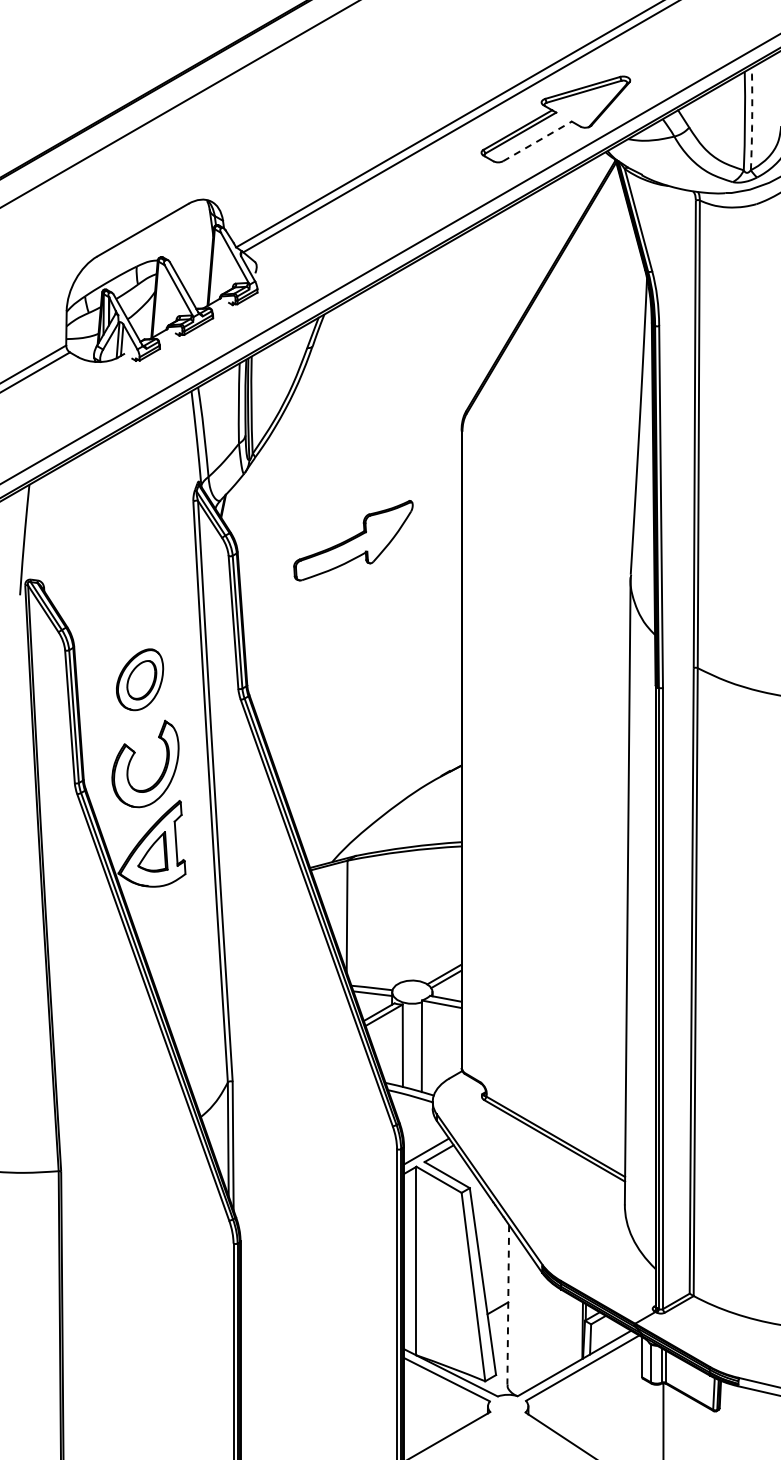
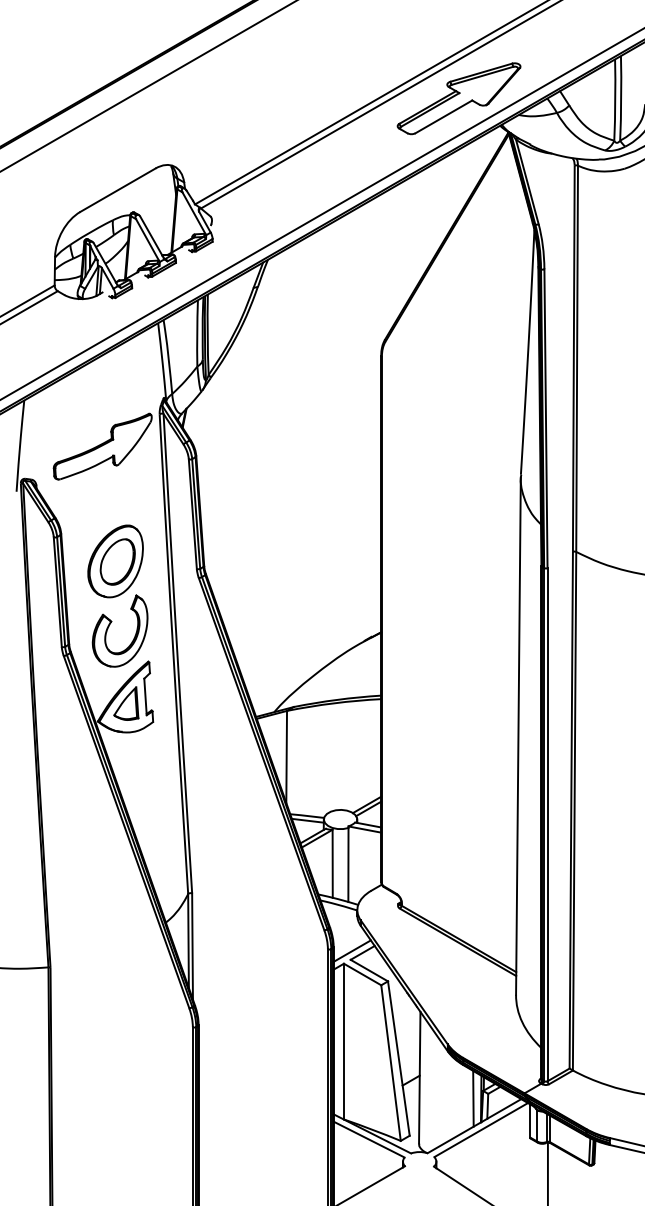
arc: (752, 118) -> (621, 97), dashed -> solid
line: (537, 141) -> (443, 116), dashed -> solid
part: (353, 540) -> (102, 446), moved
part: (139, 679) -> (115, 561), size x1.43
line: (508, 1304) -> (419, 1077), dashed -> solid
line: (572, 1330) -> (472, 1098), added

